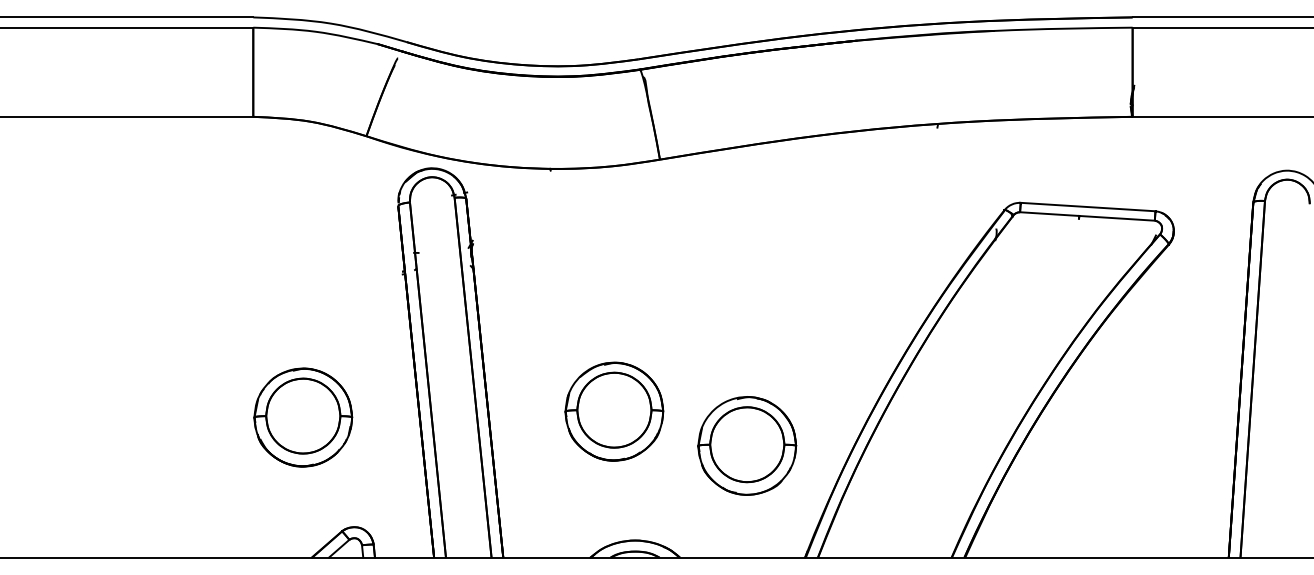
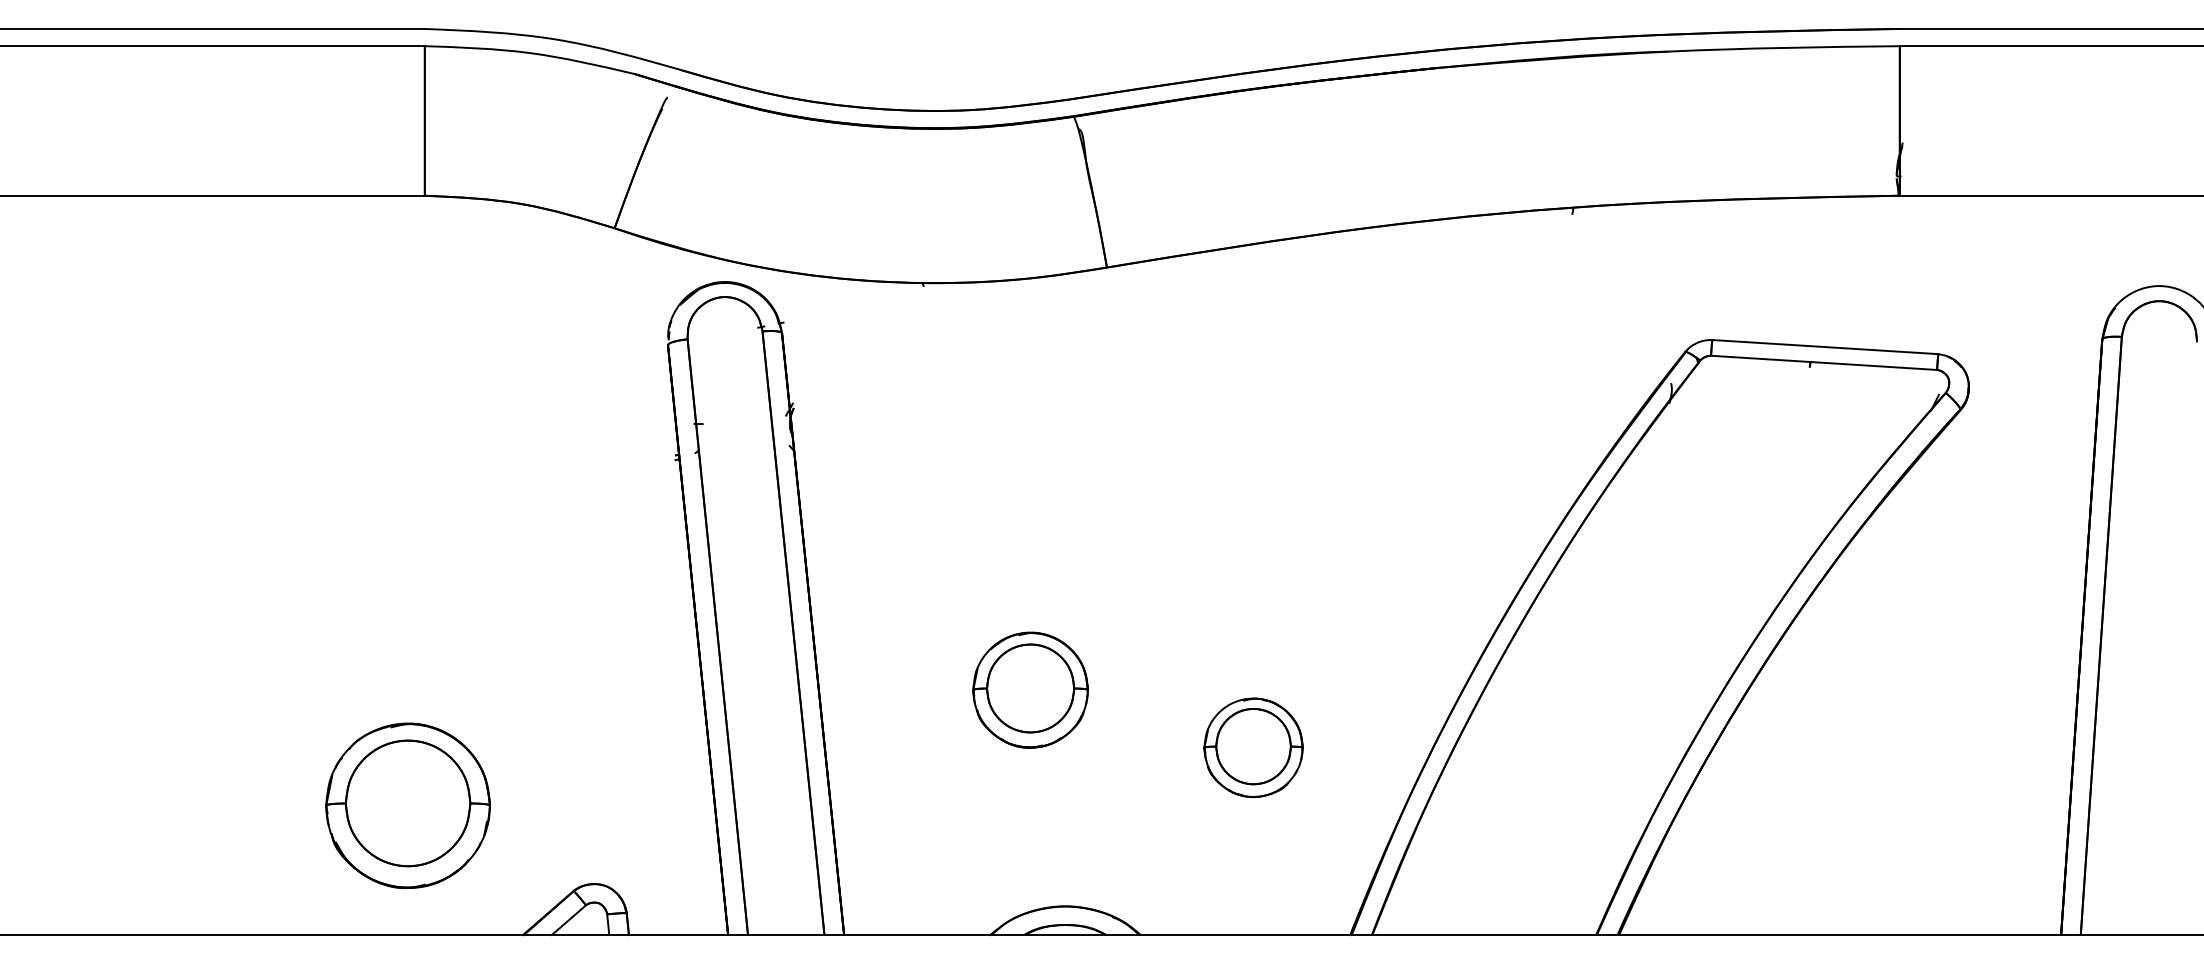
part: (614, 411) -> (1030, 689), size x0.7
part: (303, 417) -> (408, 805), moved
part: (747, 445) -> (1253, 747), size x0.6

